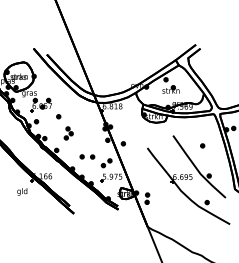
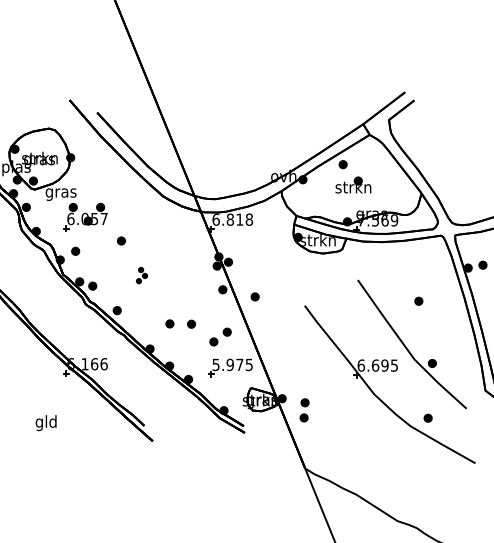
part: (68, 133) -> (141, 275), size x0.6
text: (22, 191) -> (46, 422), moved

